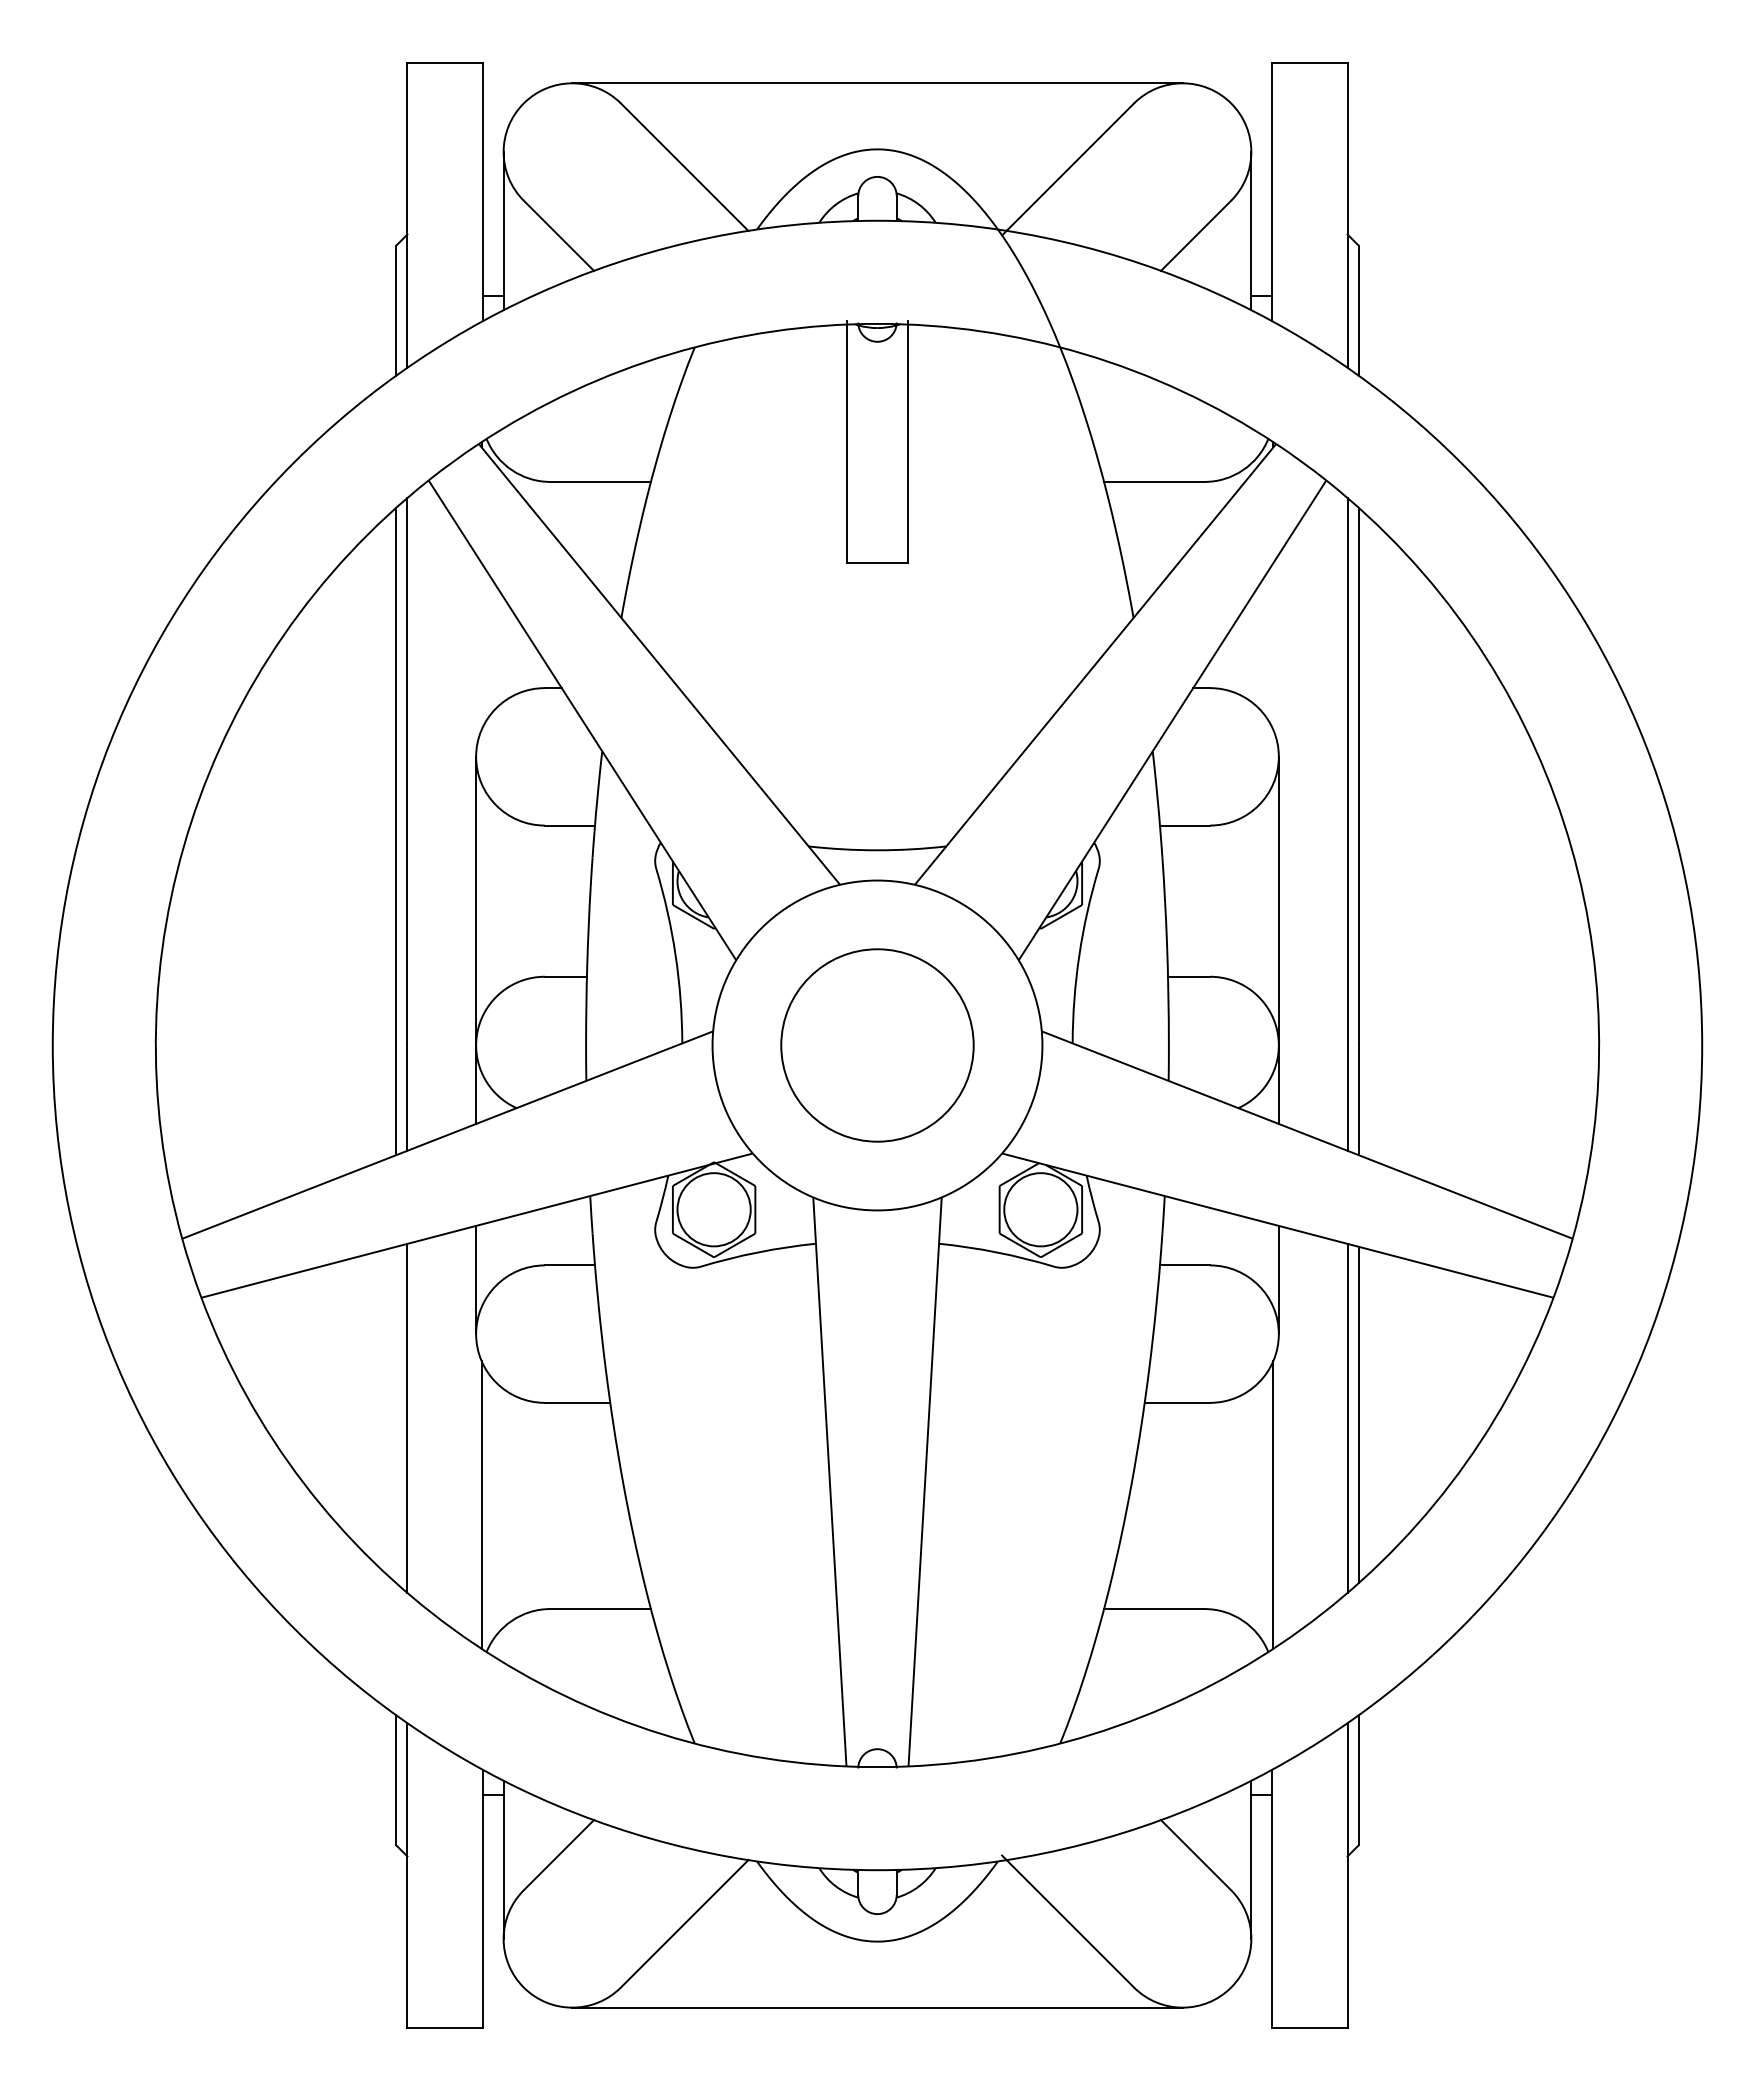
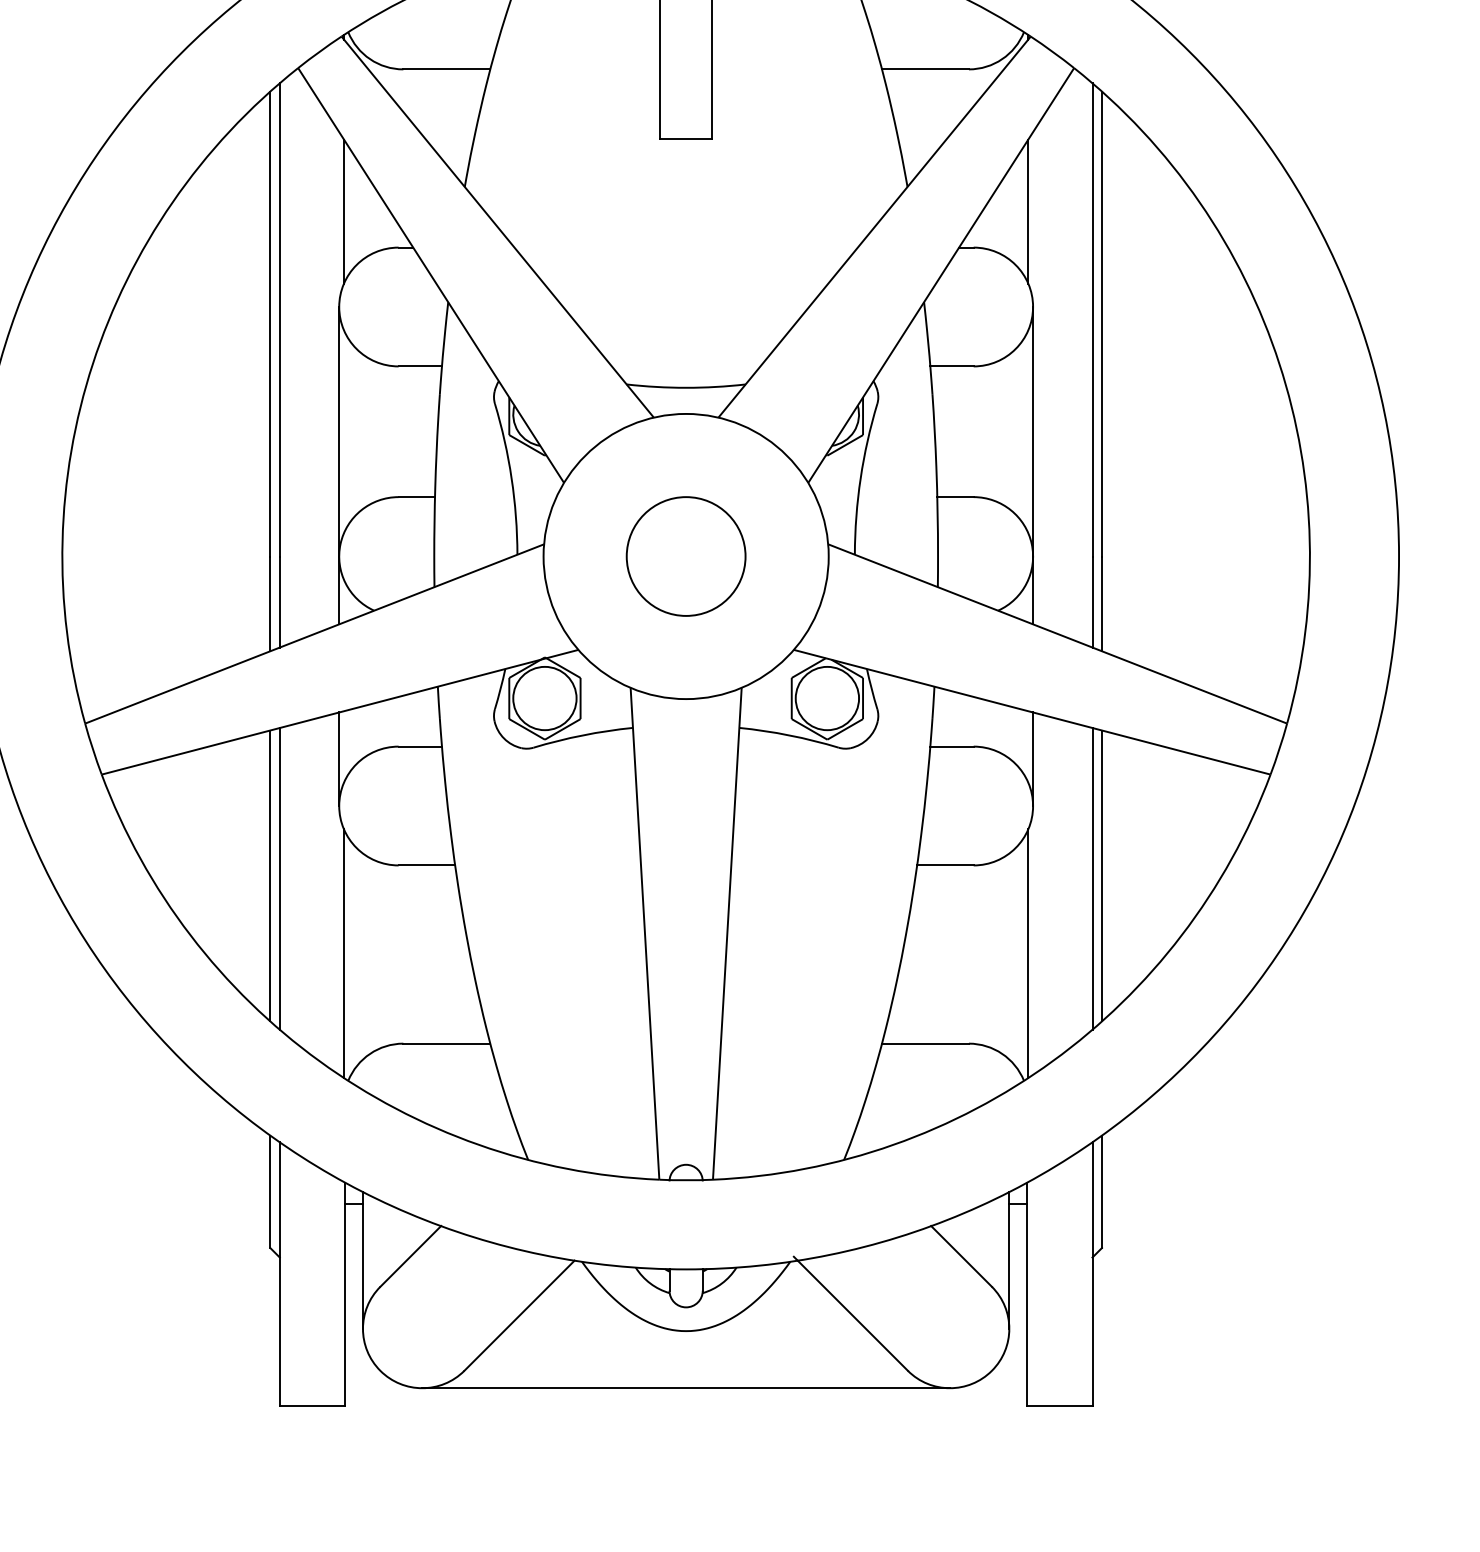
line: (481, 646) -> (343, 211), added
line: (1273, 646) -> (1028, 211), added
circle: (877, 1045) -> (686, 556), size x0.71
line: (396, 1414) -> (270, 875), added

